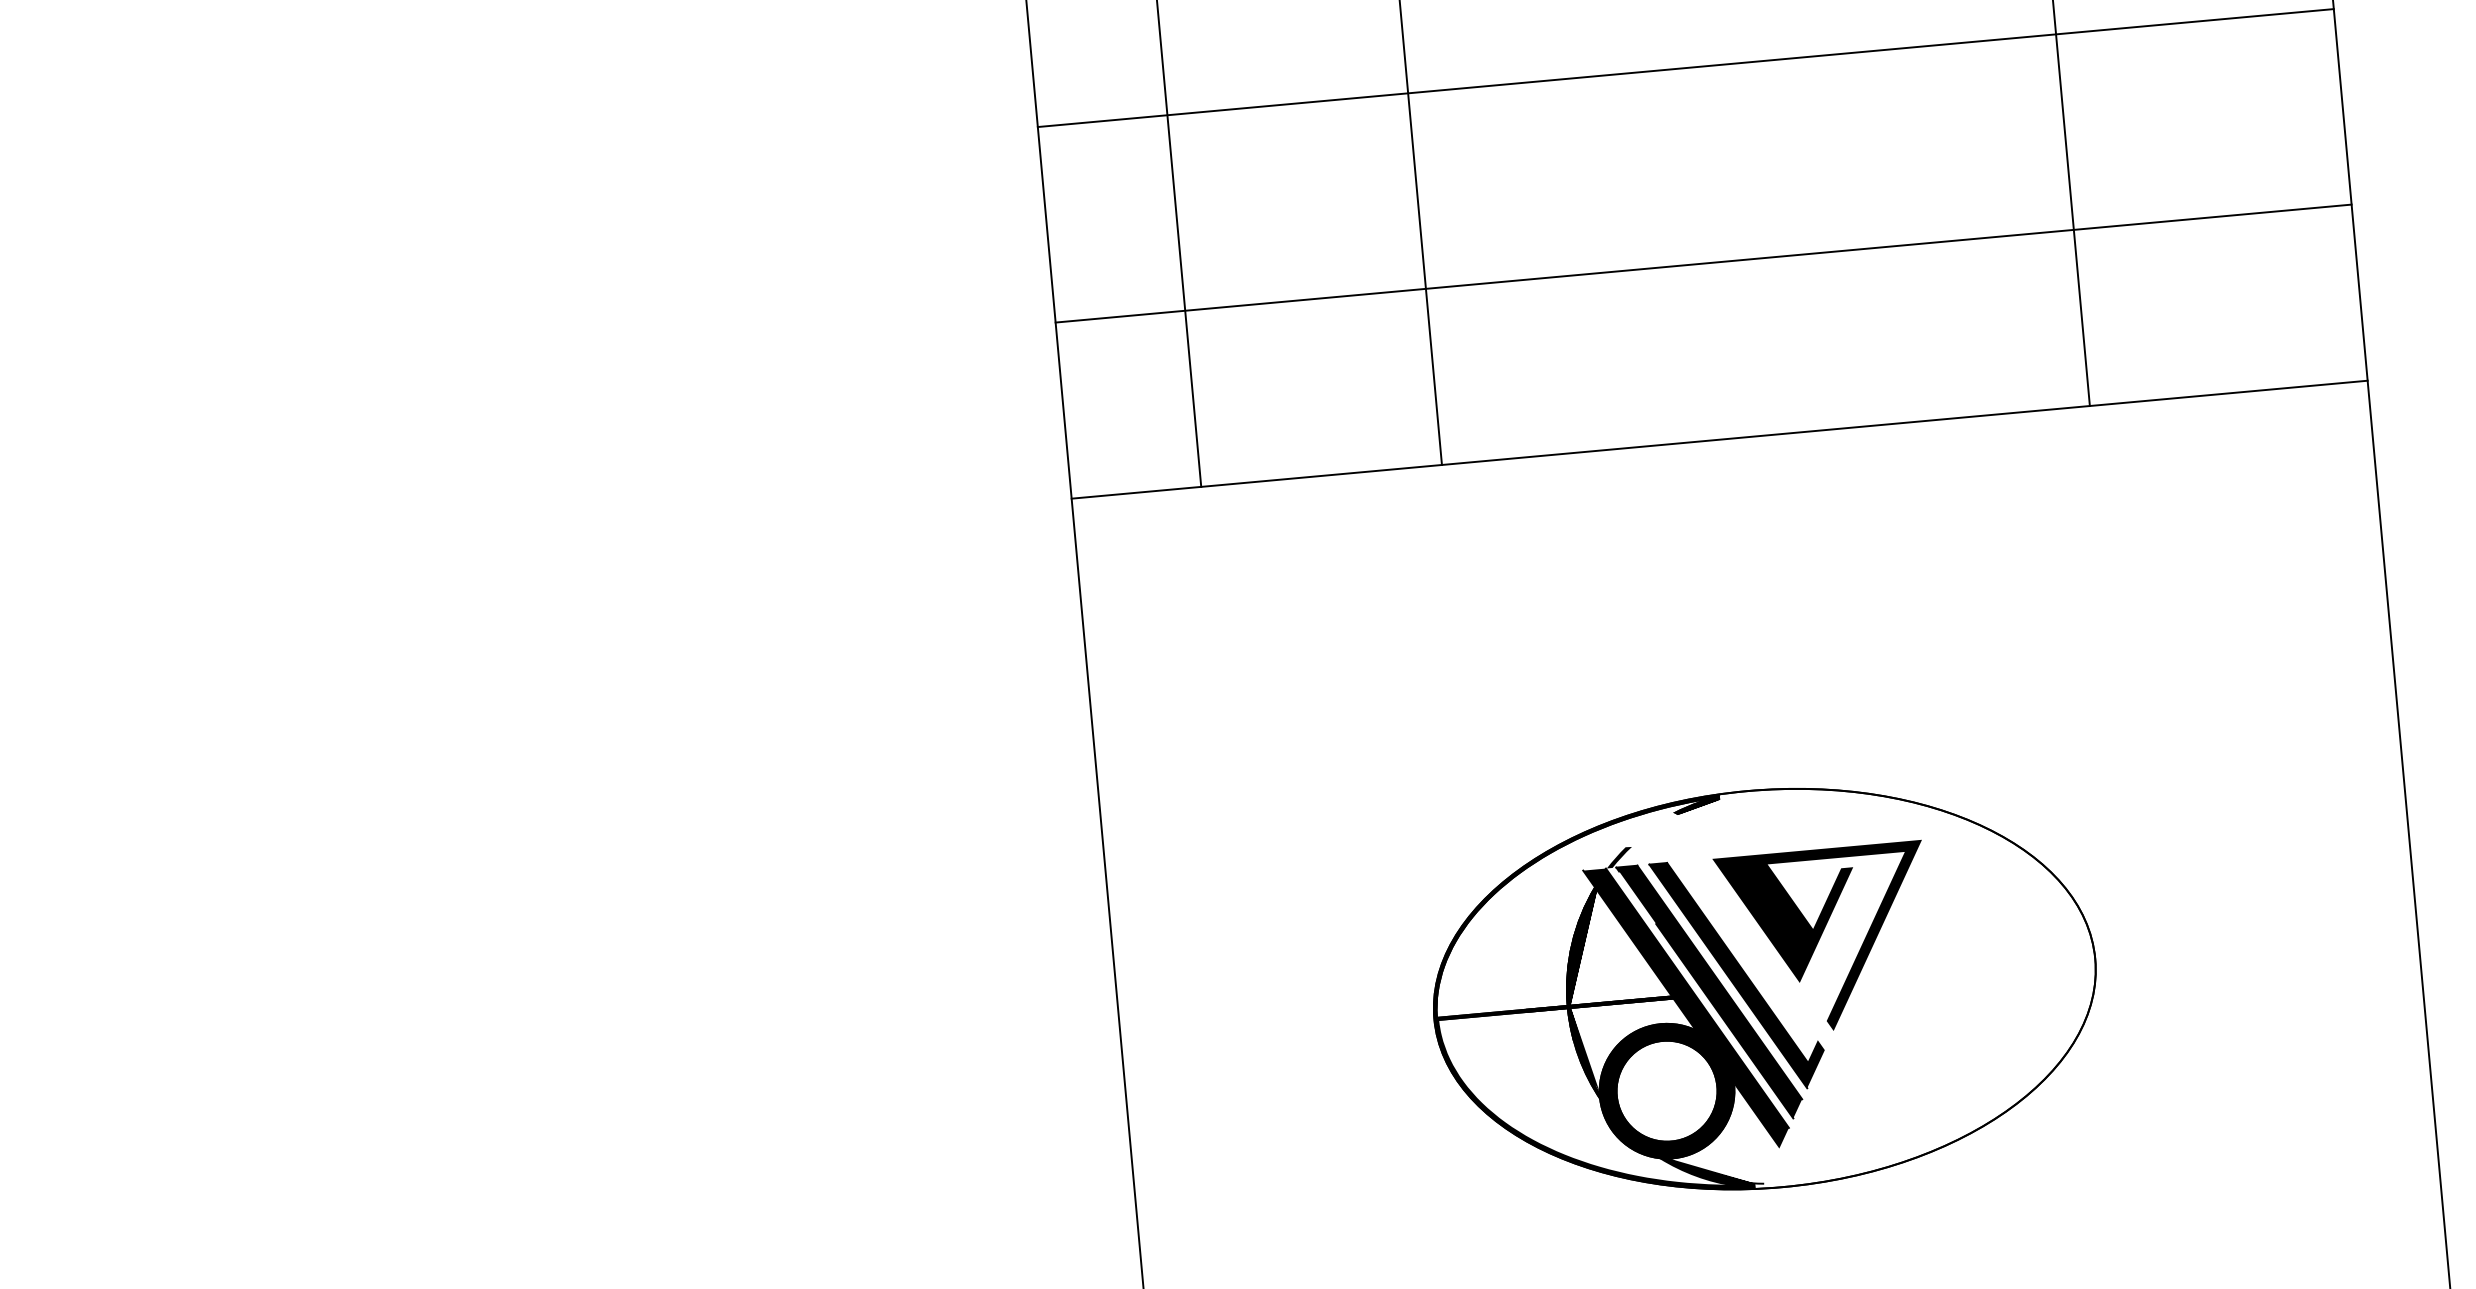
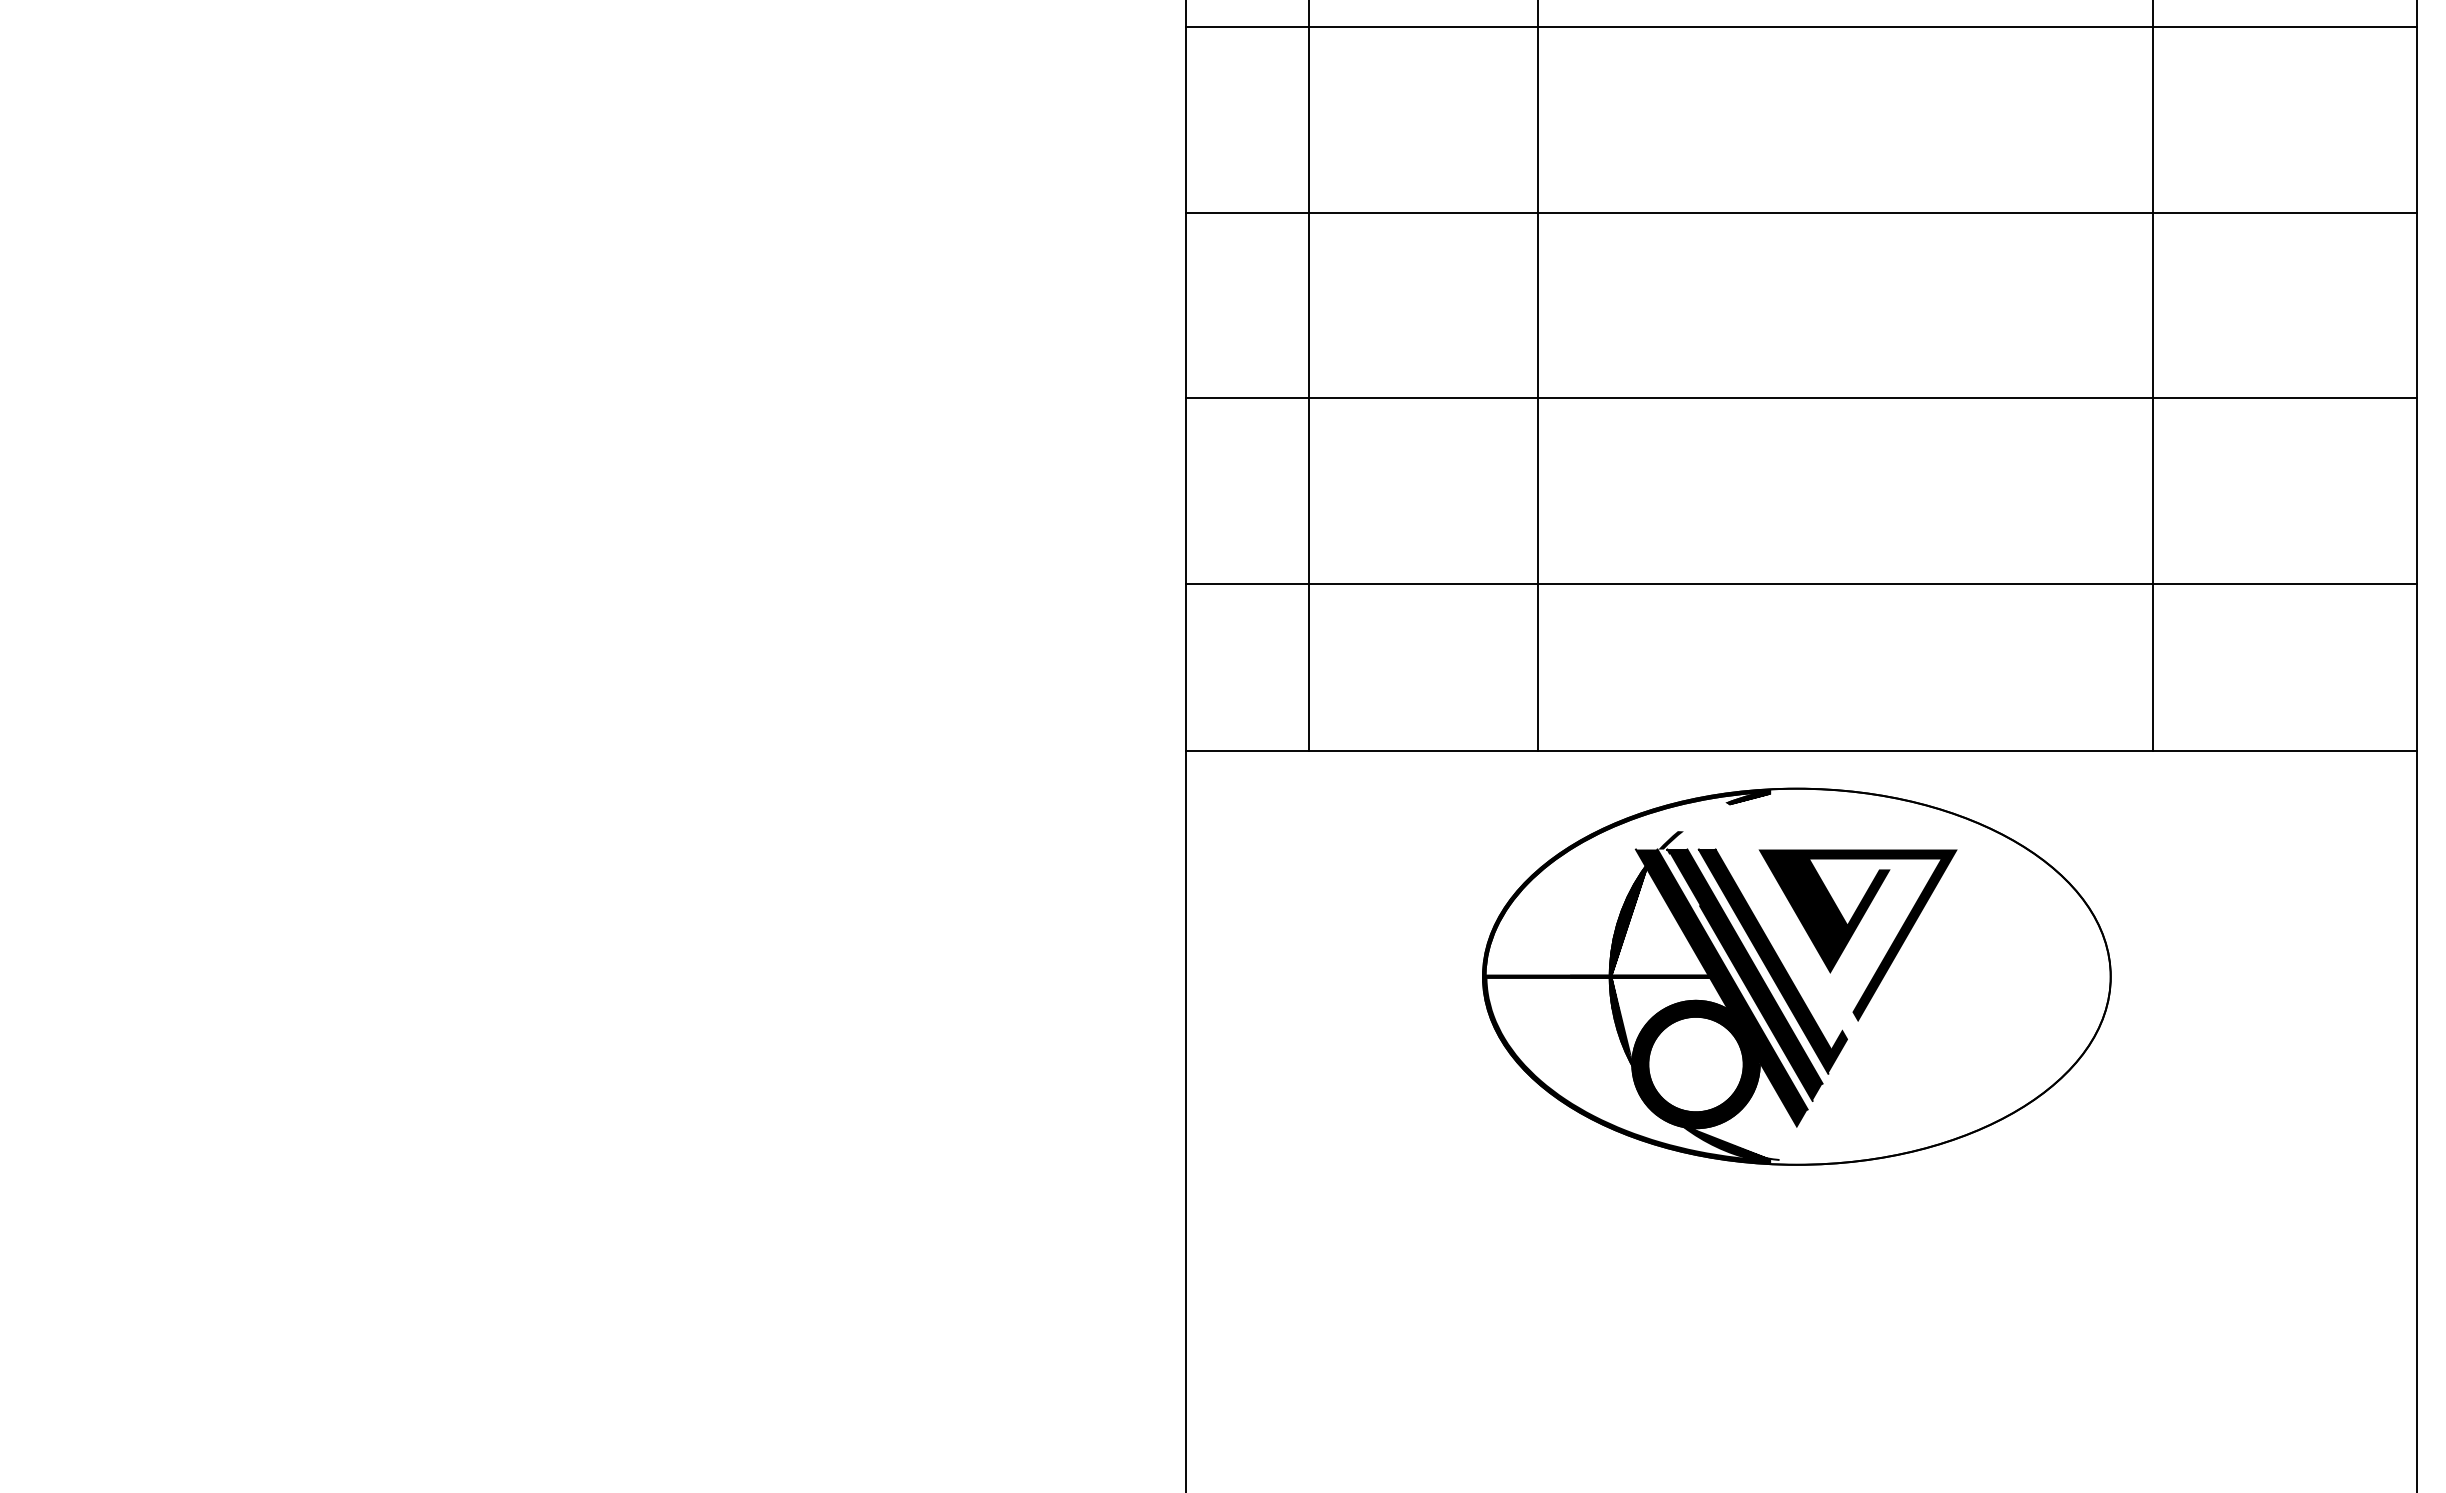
part: (1764, 988) -> (1796, 976), moved

